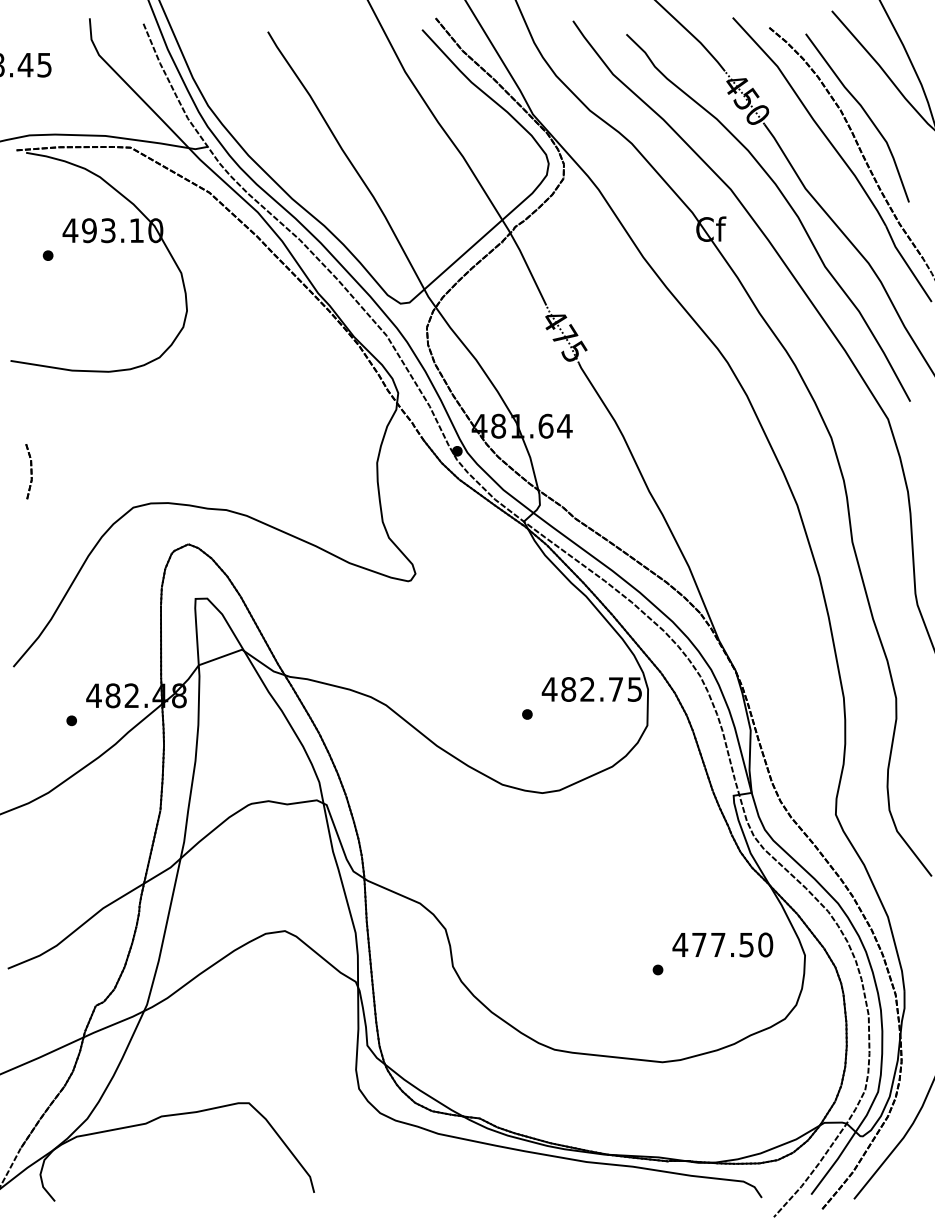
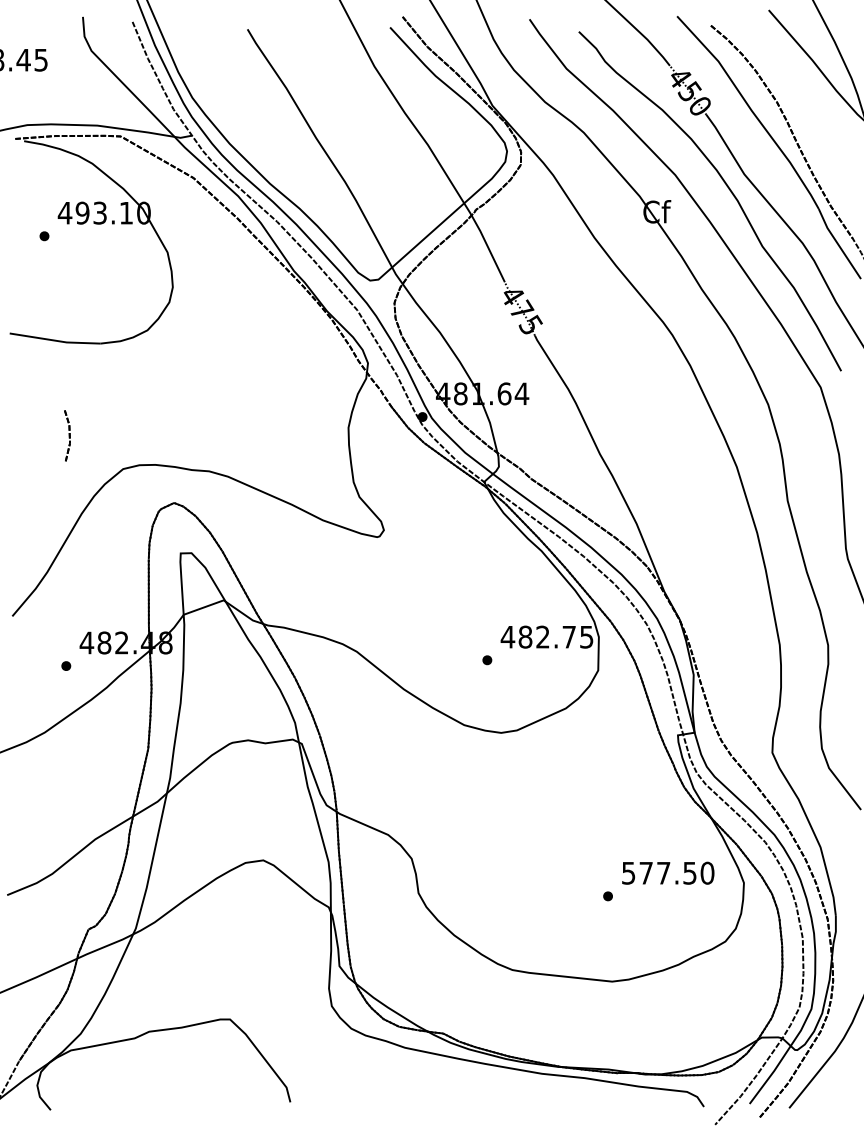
curve: (863, 111) -> (797, 103), removed
part: (28, 471) -> (66, 435), moved
text: (680, 945) -> (628, 873), 477.50 -> 577.50

